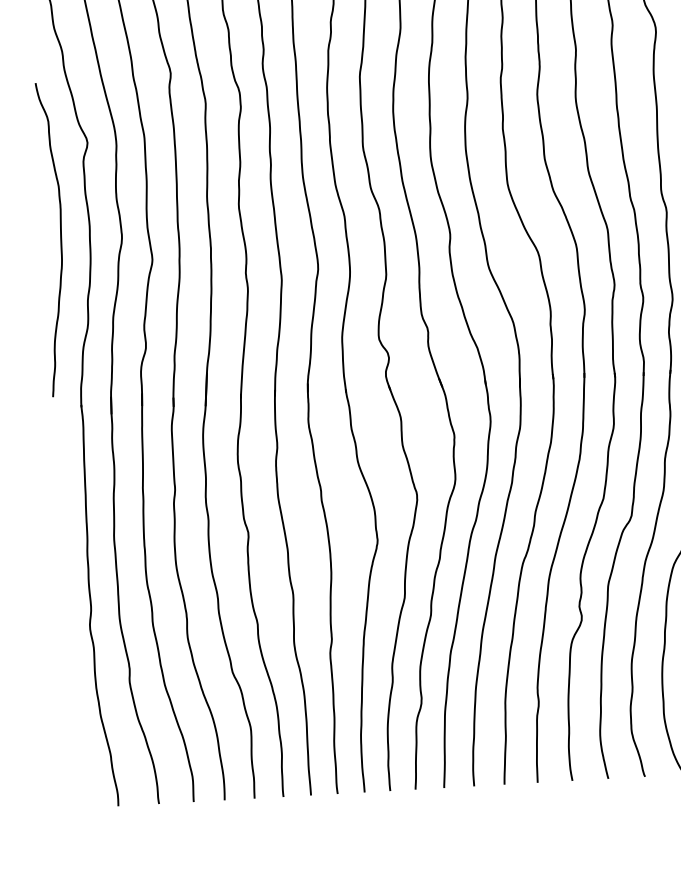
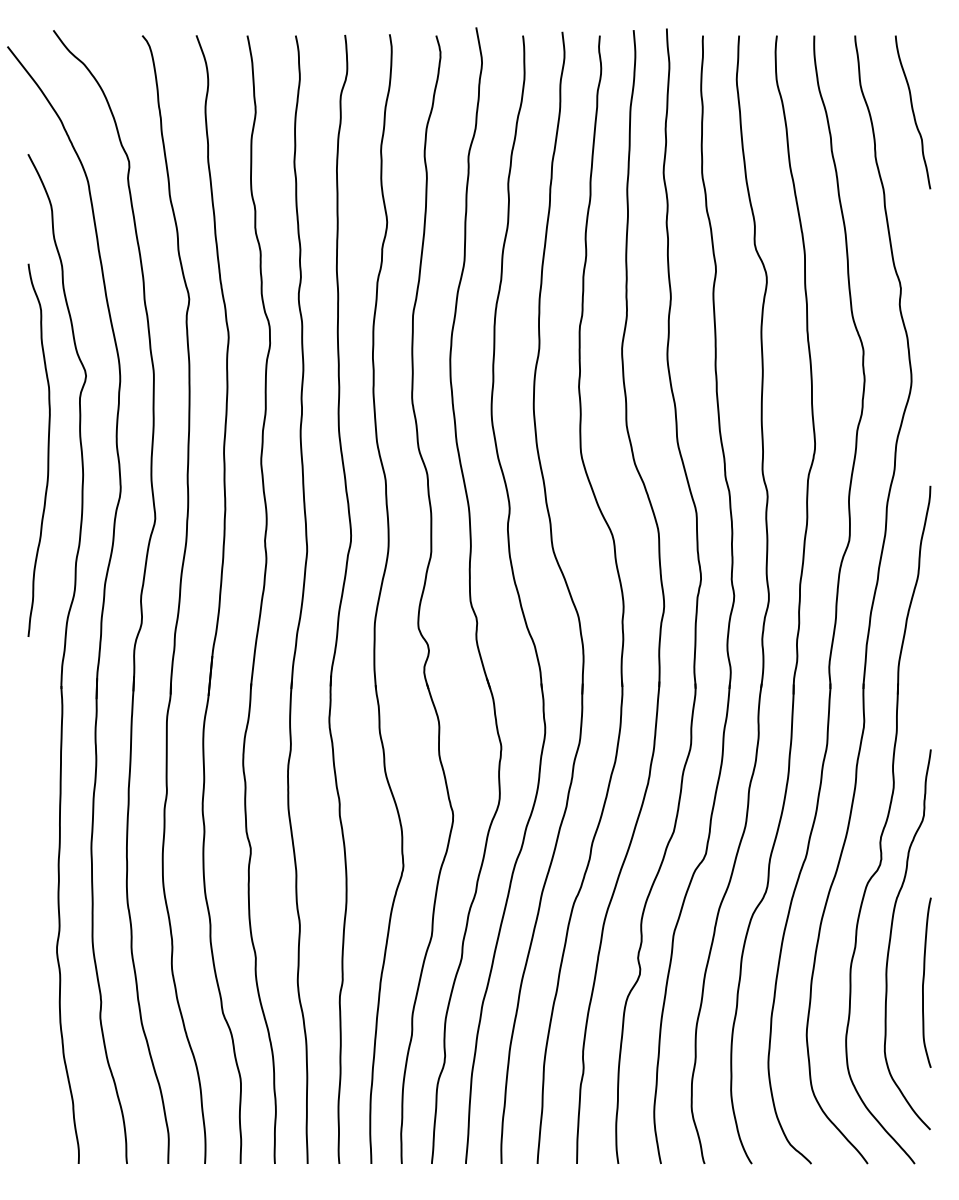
curve: (60, 238) -> (47, 449), moved

